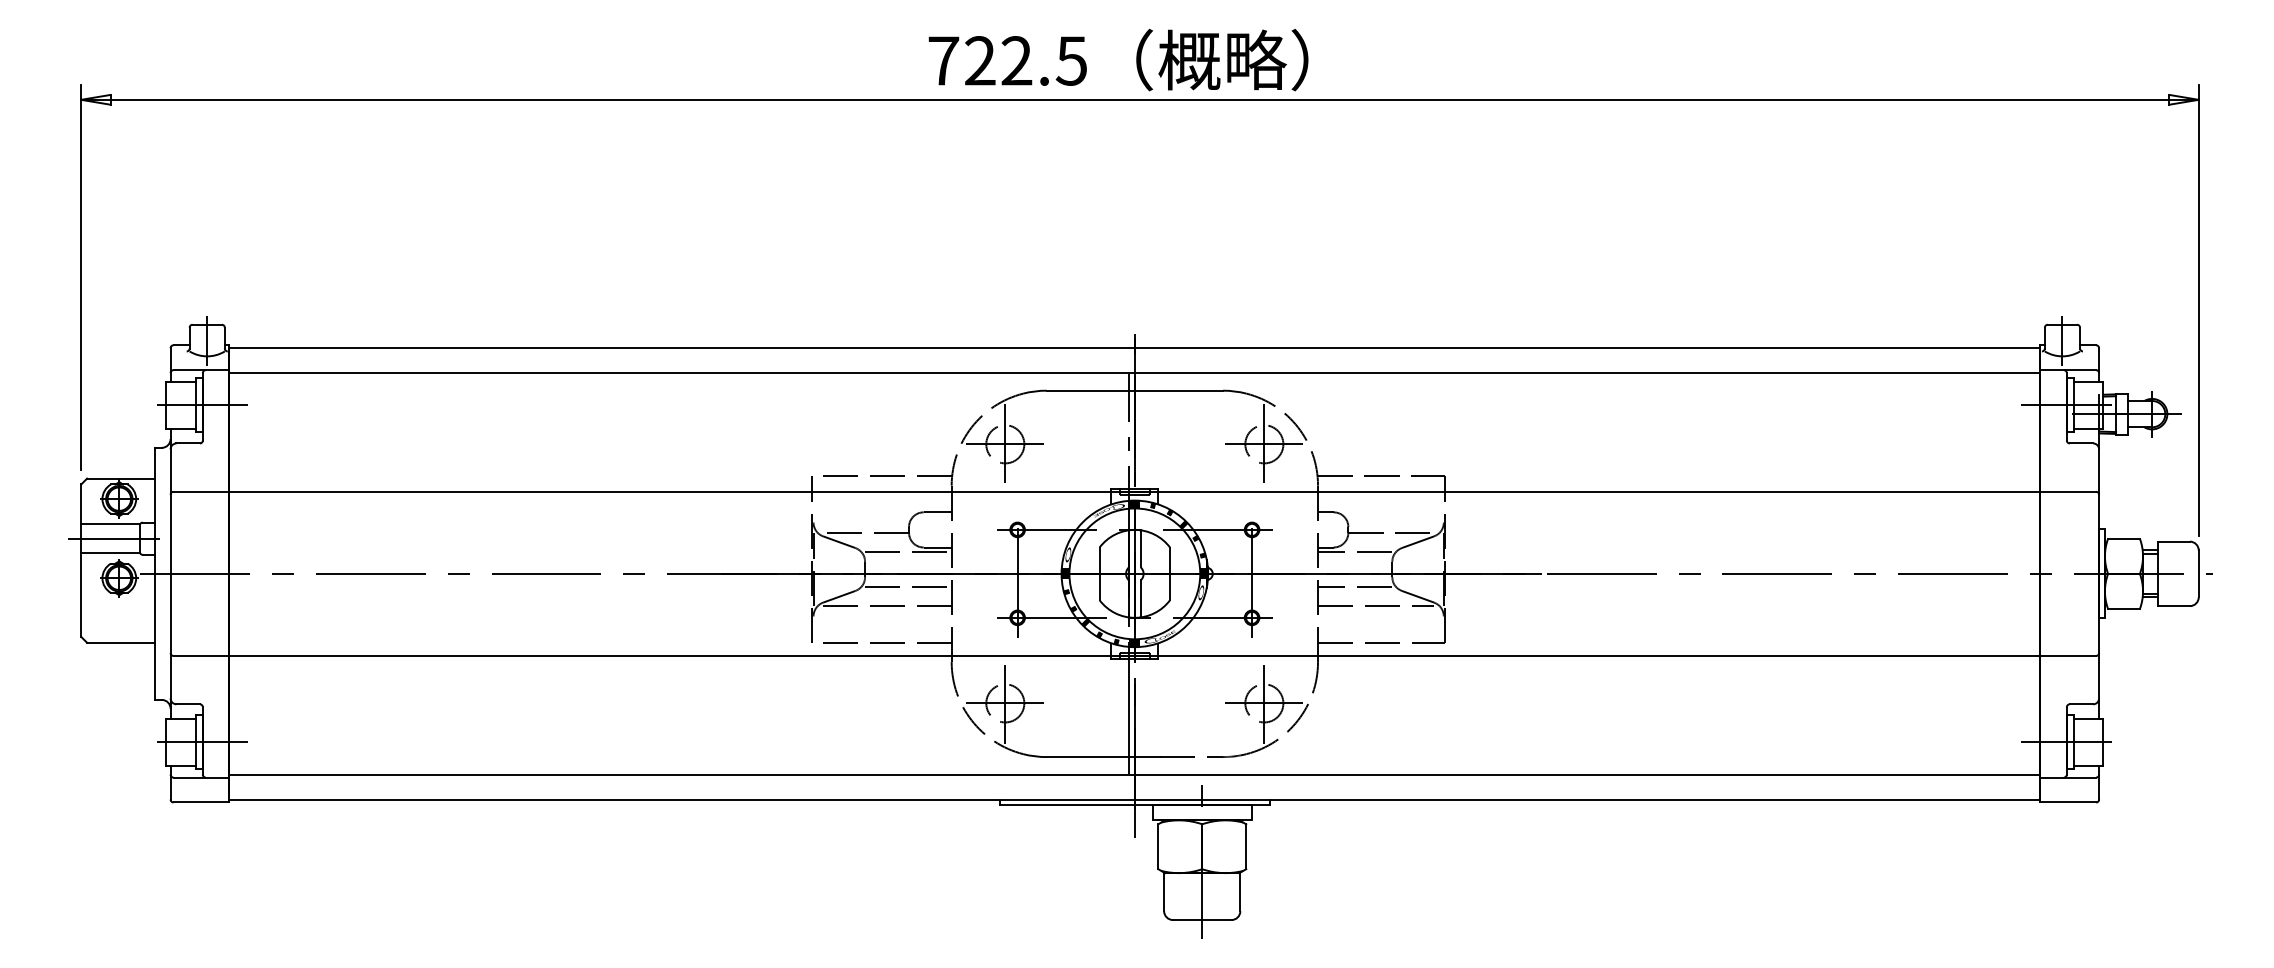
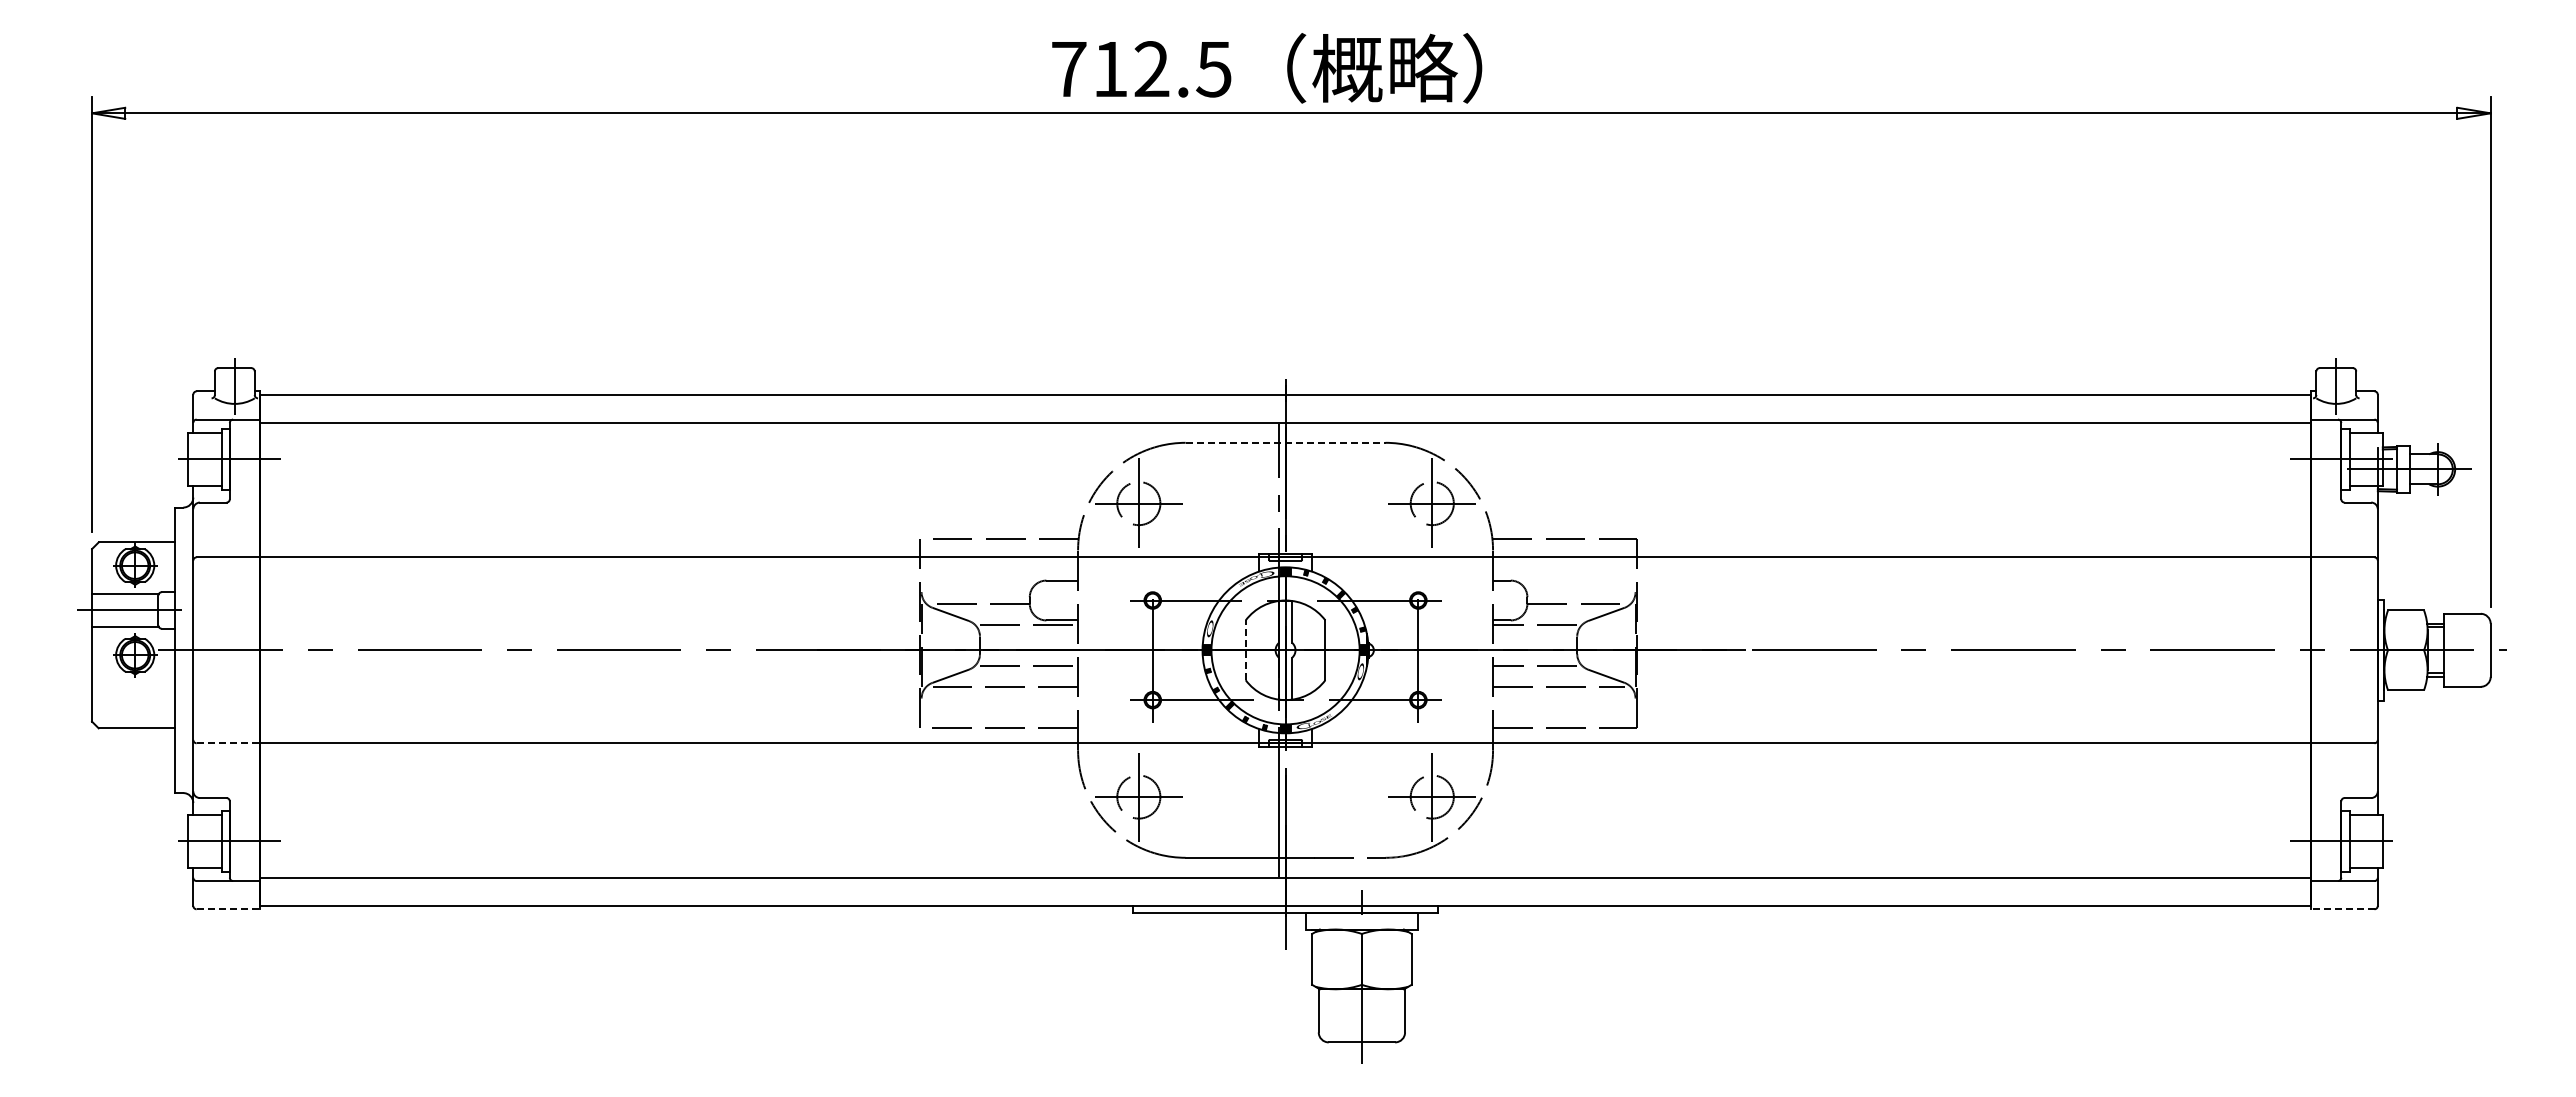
text: (980, 60) -> (1110, 68), 722.5 -> 712.5
line: (1134, 390) -> (1285, 442), solid -> dashed
line: (1099, 574) -> (1245, 650), solid -> dashed
line: (201, 656) -> (228, 743), solid -> dashed
line: (201, 802) -> (228, 909), solid -> dashed
line: (2067, 802) -> (2342, 909), solid -> dashed

